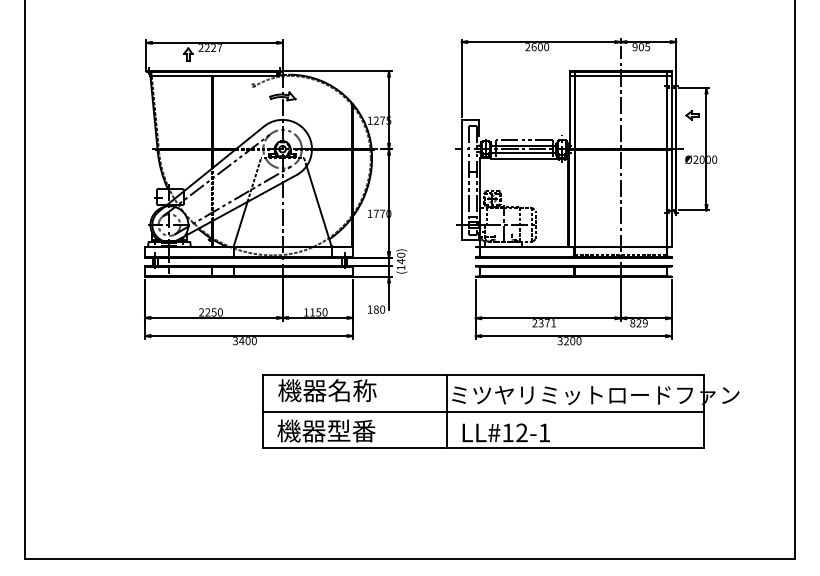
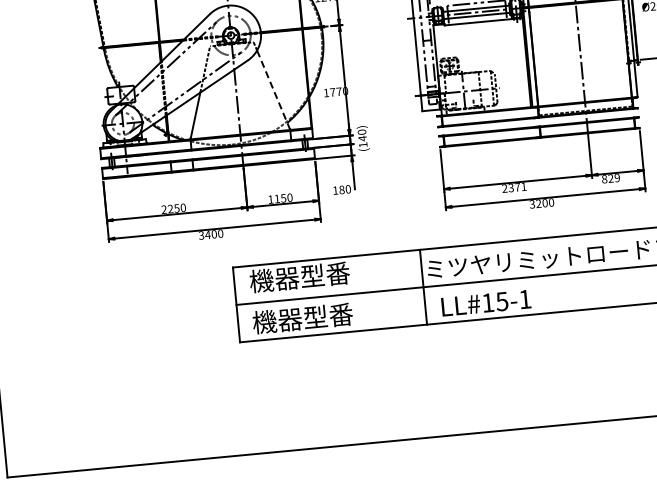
line: (318, 205) -> (273, 89), solid -> dashed
text: (352, 390) -> (325, 274), 機器名称 -> 機器型番
text: (521, 432) -> (501, 301), LL#12-1 -> LL#15-1

